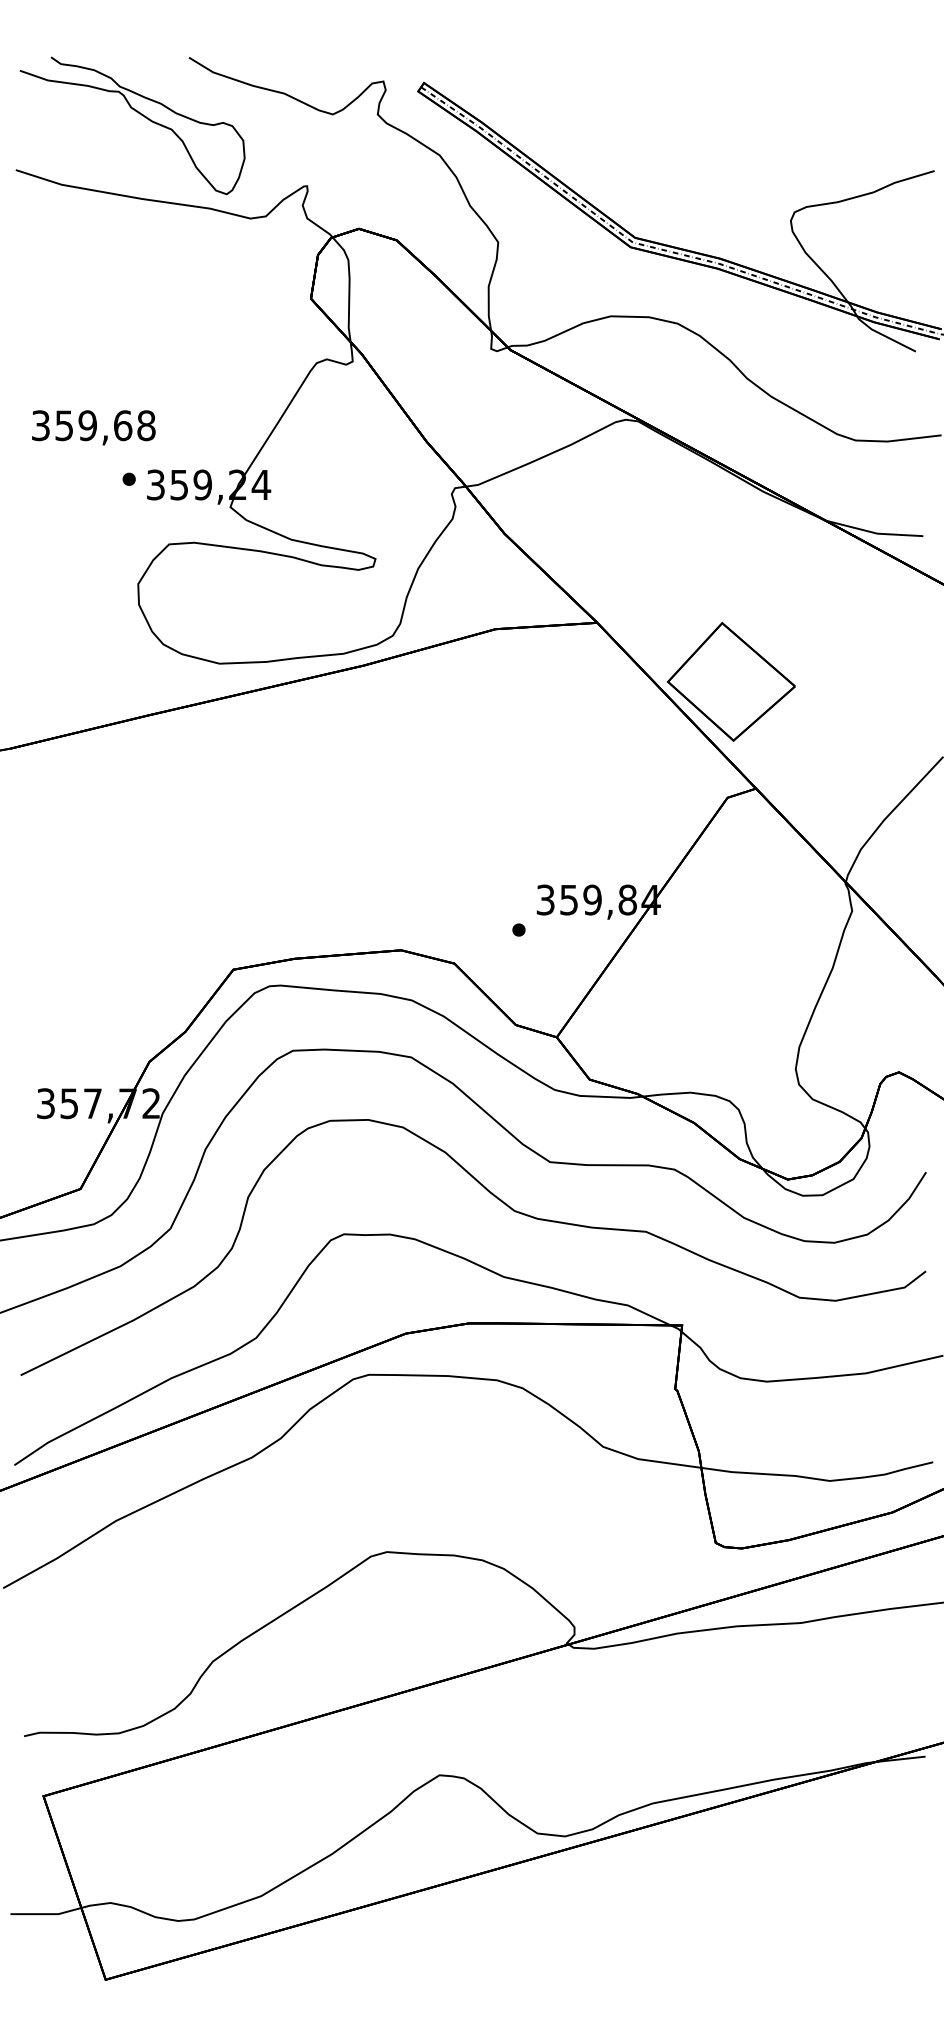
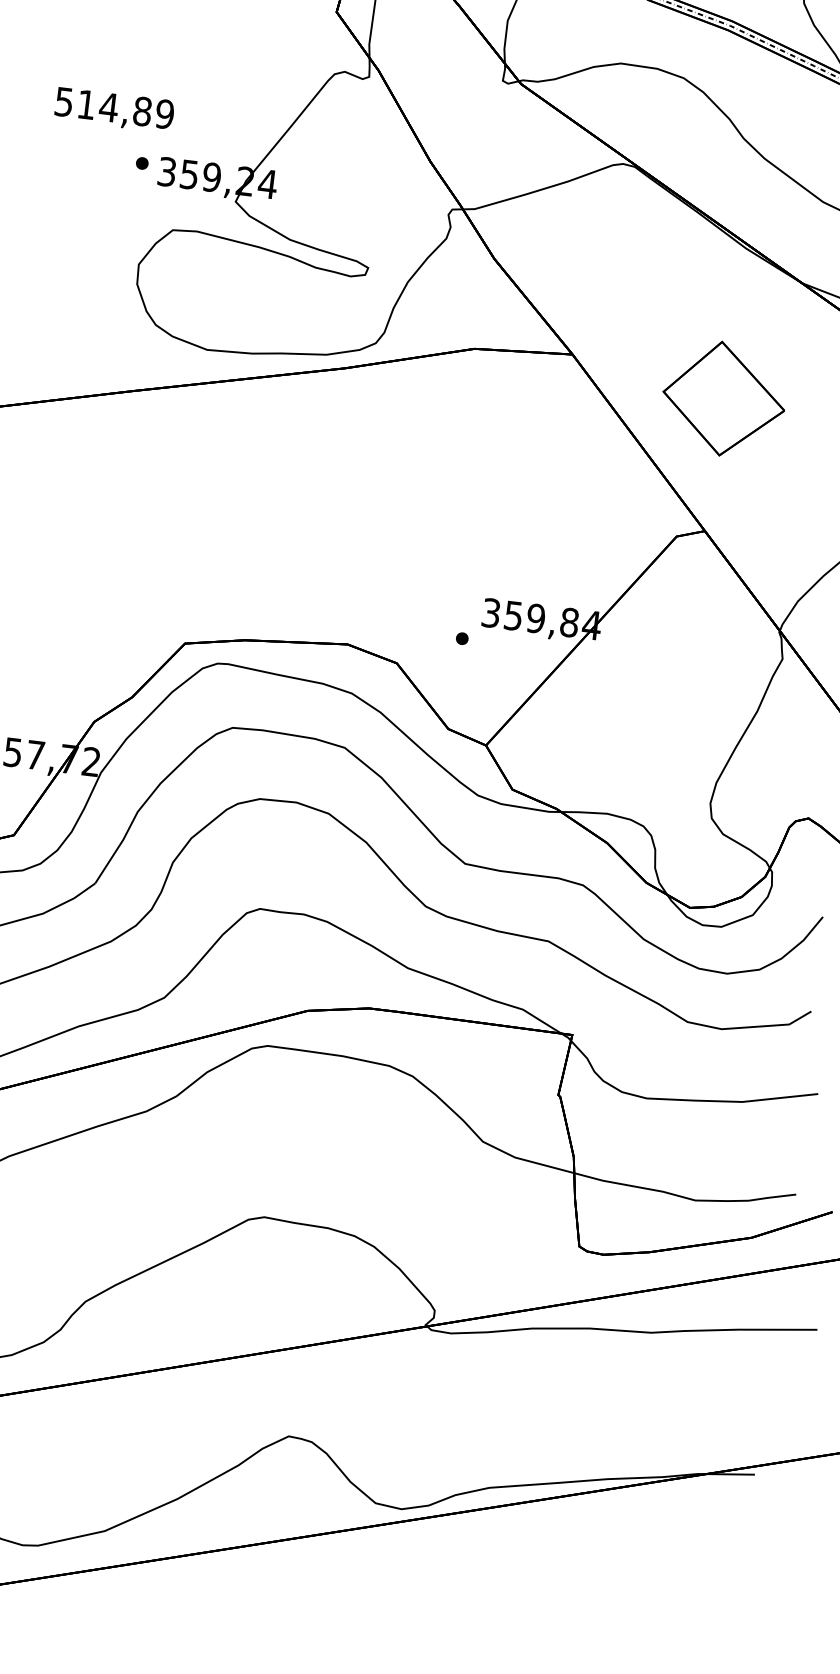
text: (94, 425) -> (115, 108), 359,68 -> 514,89
part: (731, 681) -> (724, 398), moved

